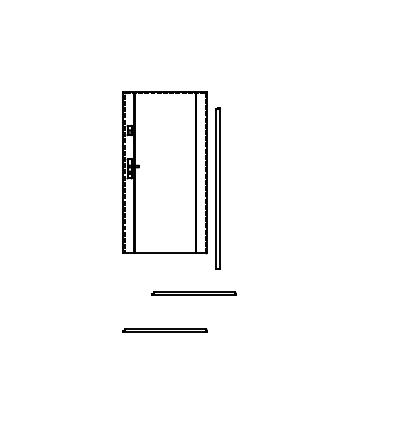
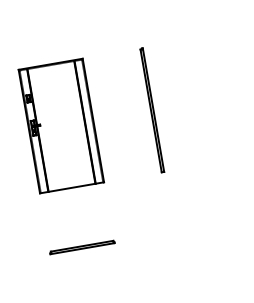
part: (217, 188) -> (152, 110), moved
line: (193, 292) -> (98, 214), removed

